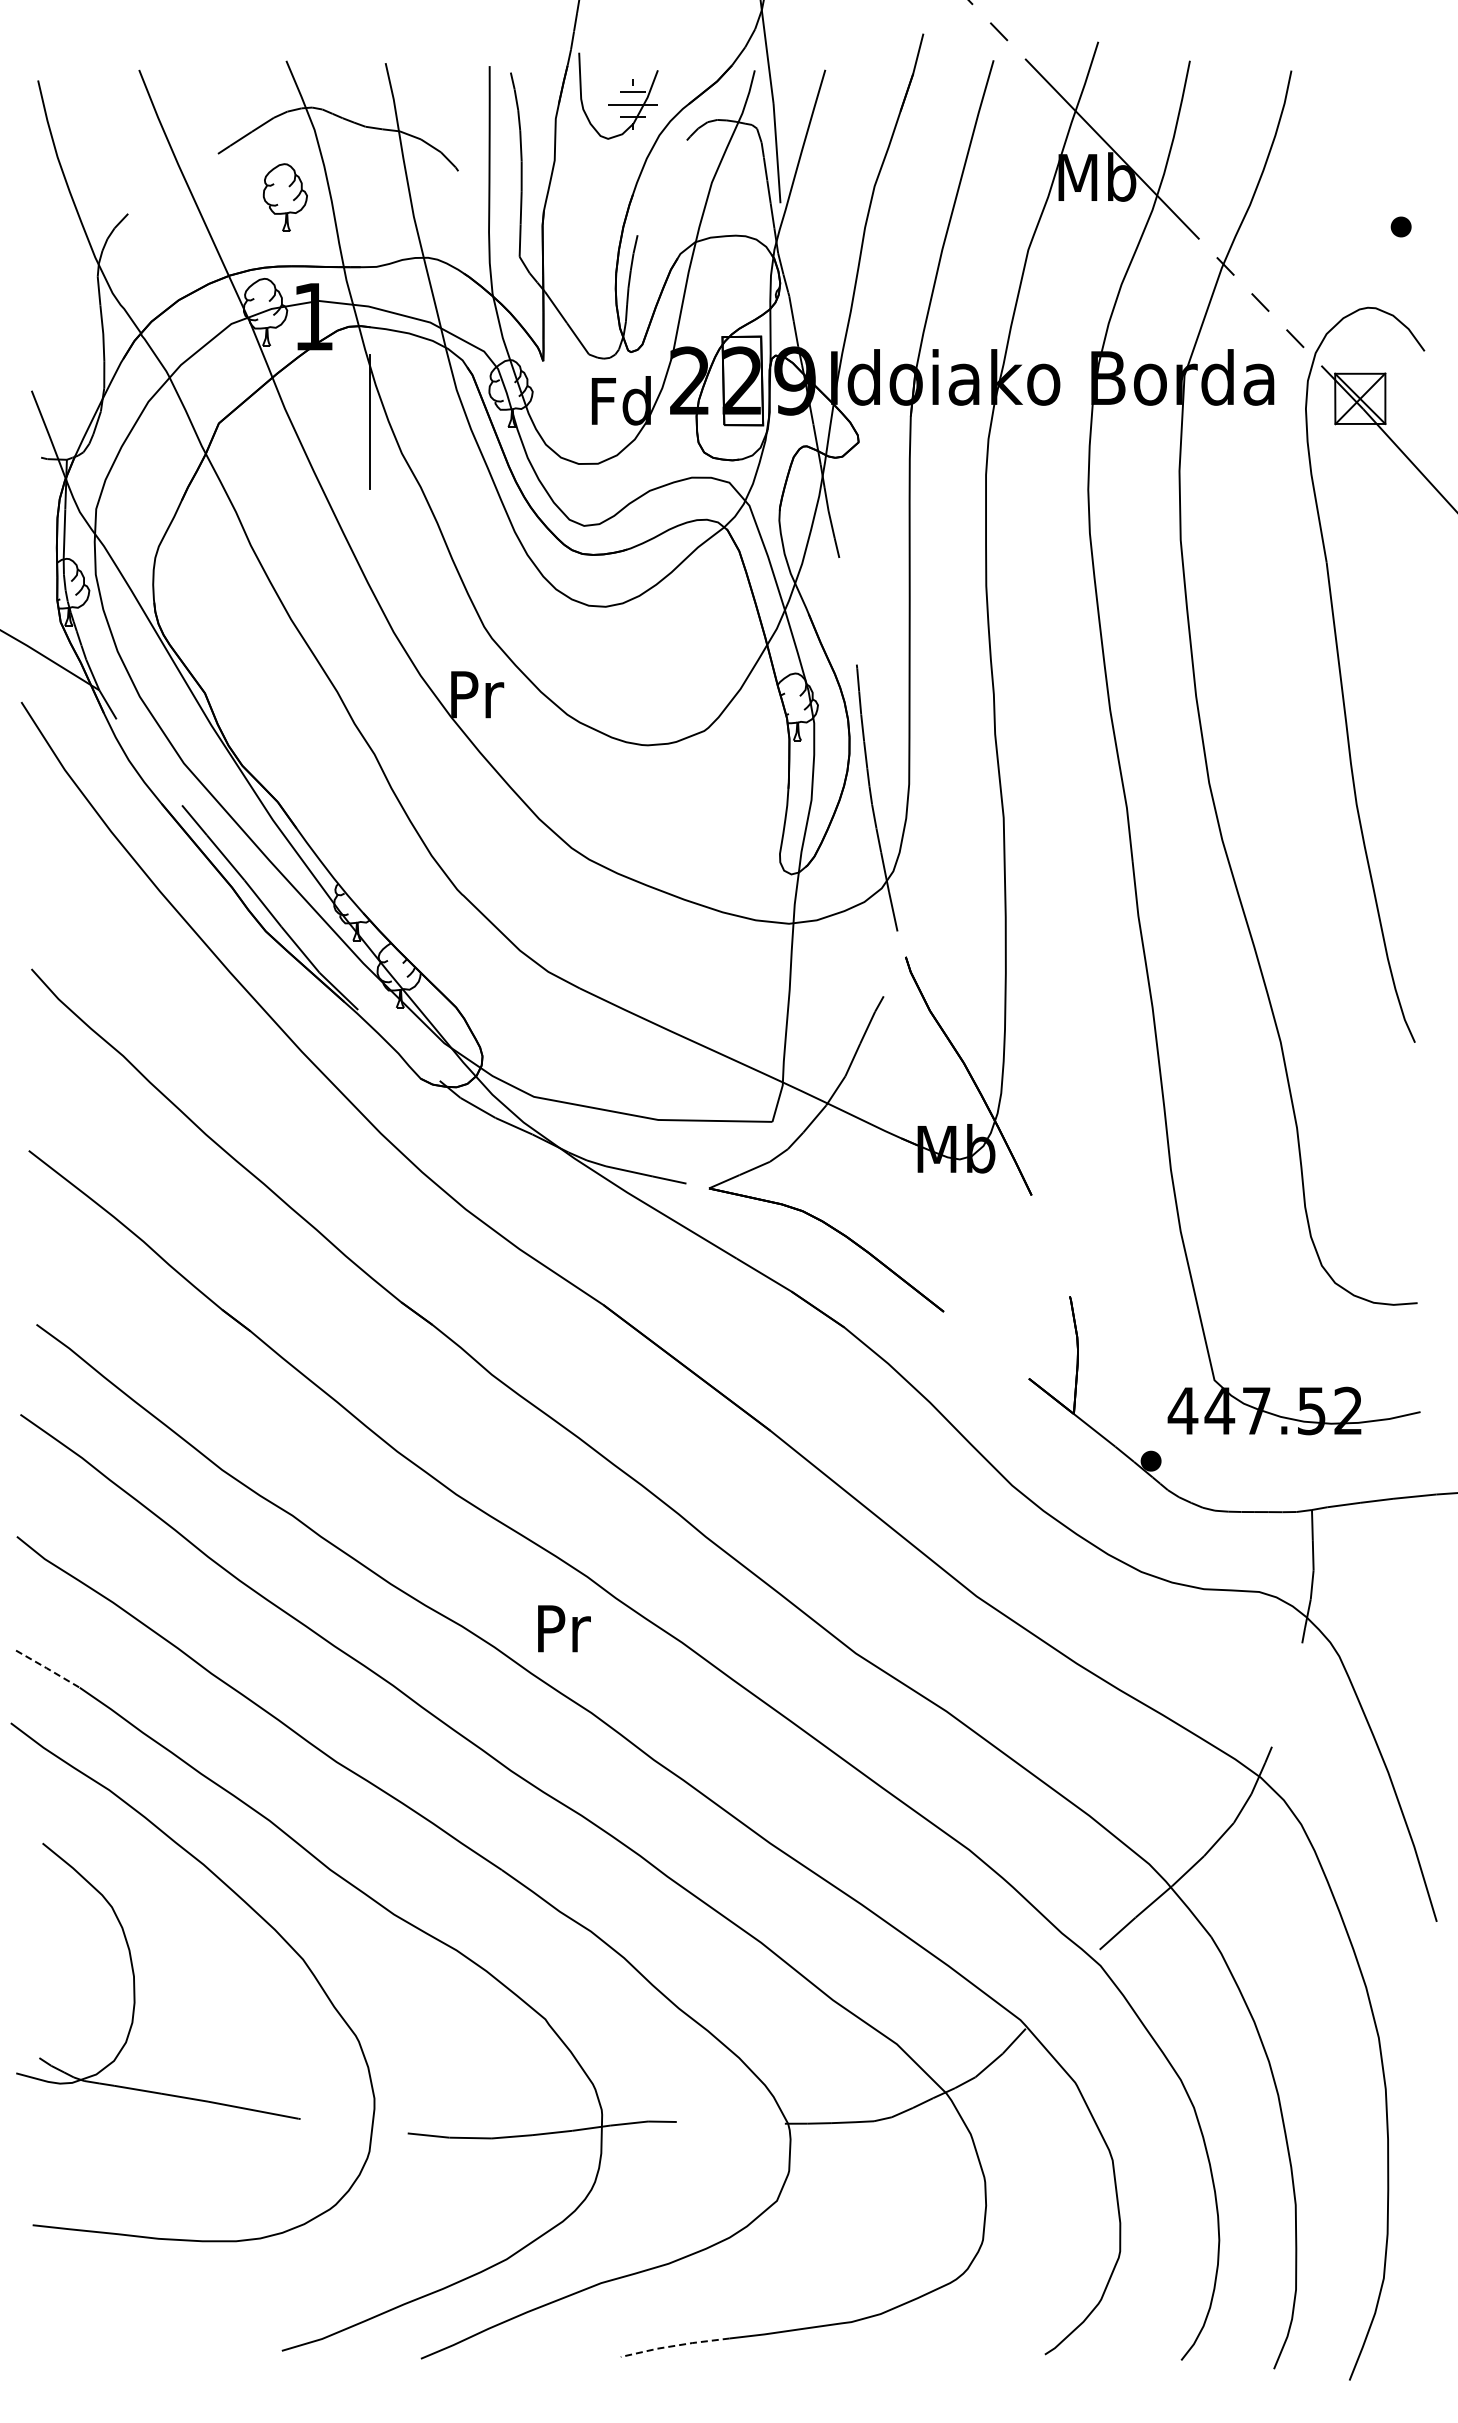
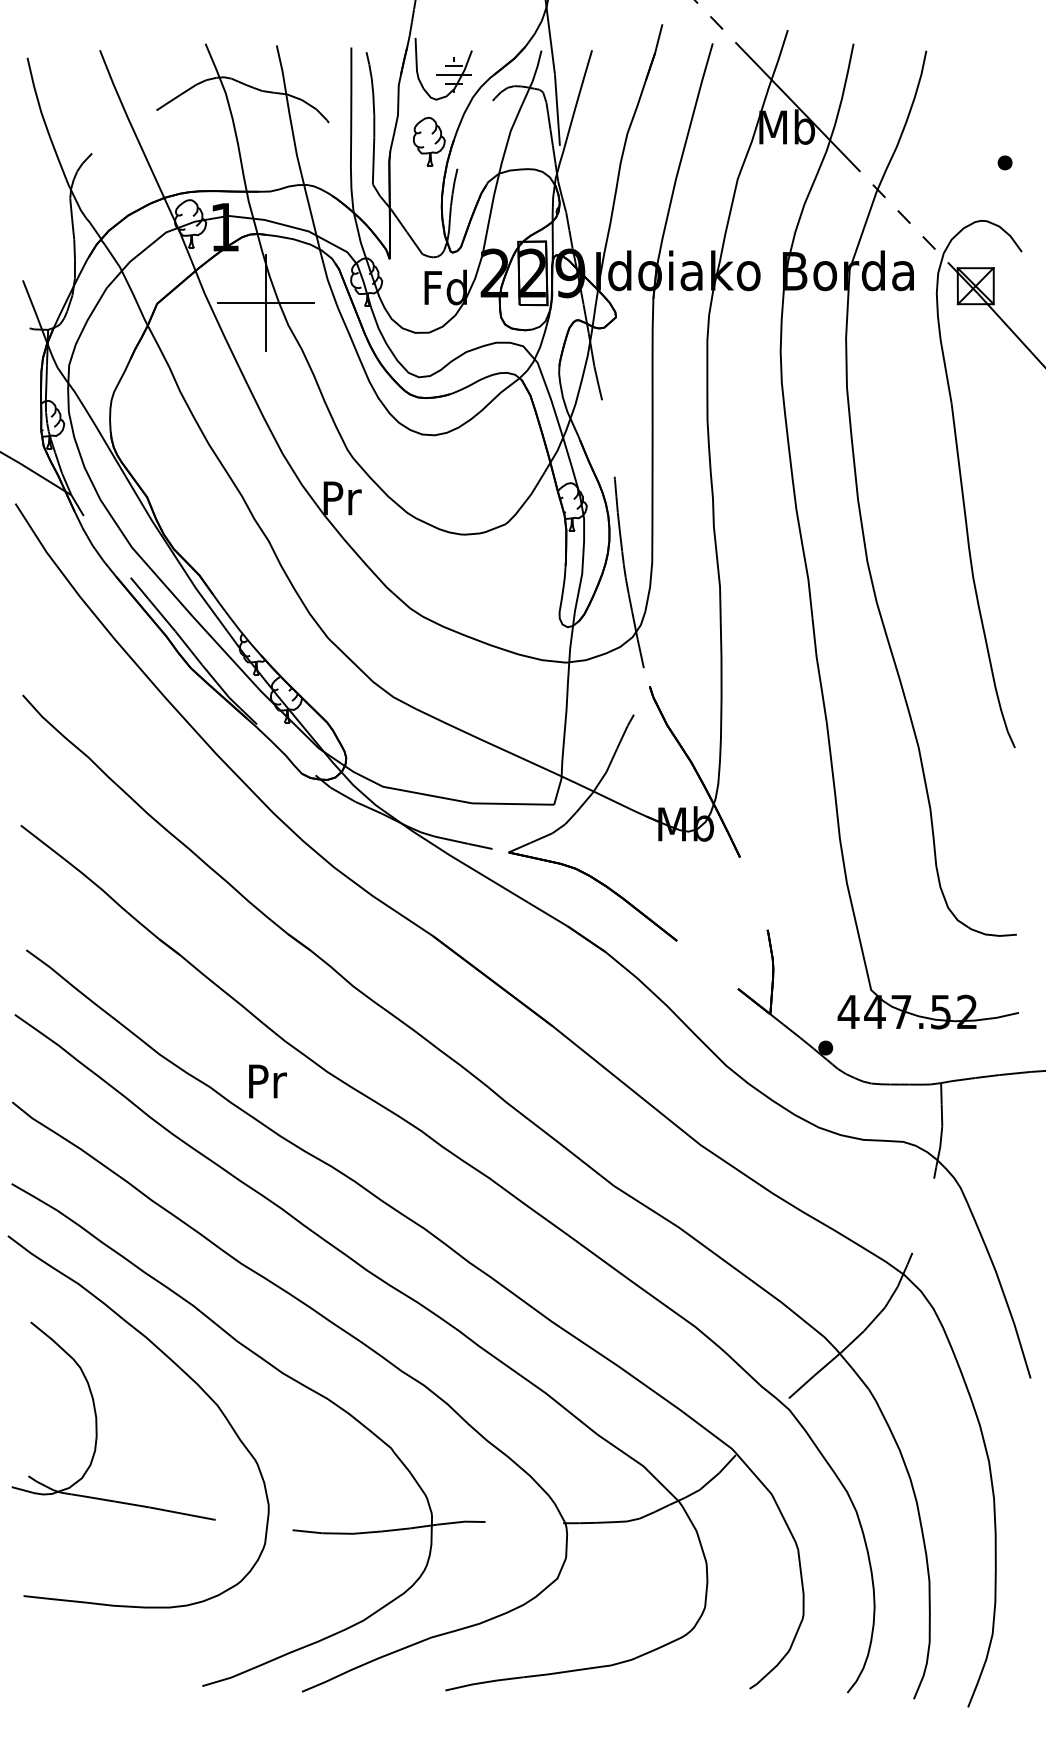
part: (284, 197) -> (428, 141), moved
line: (370, 421) -> (265, 302), added
text: (564, 1628) -> (268, 1081), moved
line: (47, 1668) -> (34, 1196), dashed -> solid
line: (674, 2345) -> (483, 1682), dashed -> solid

